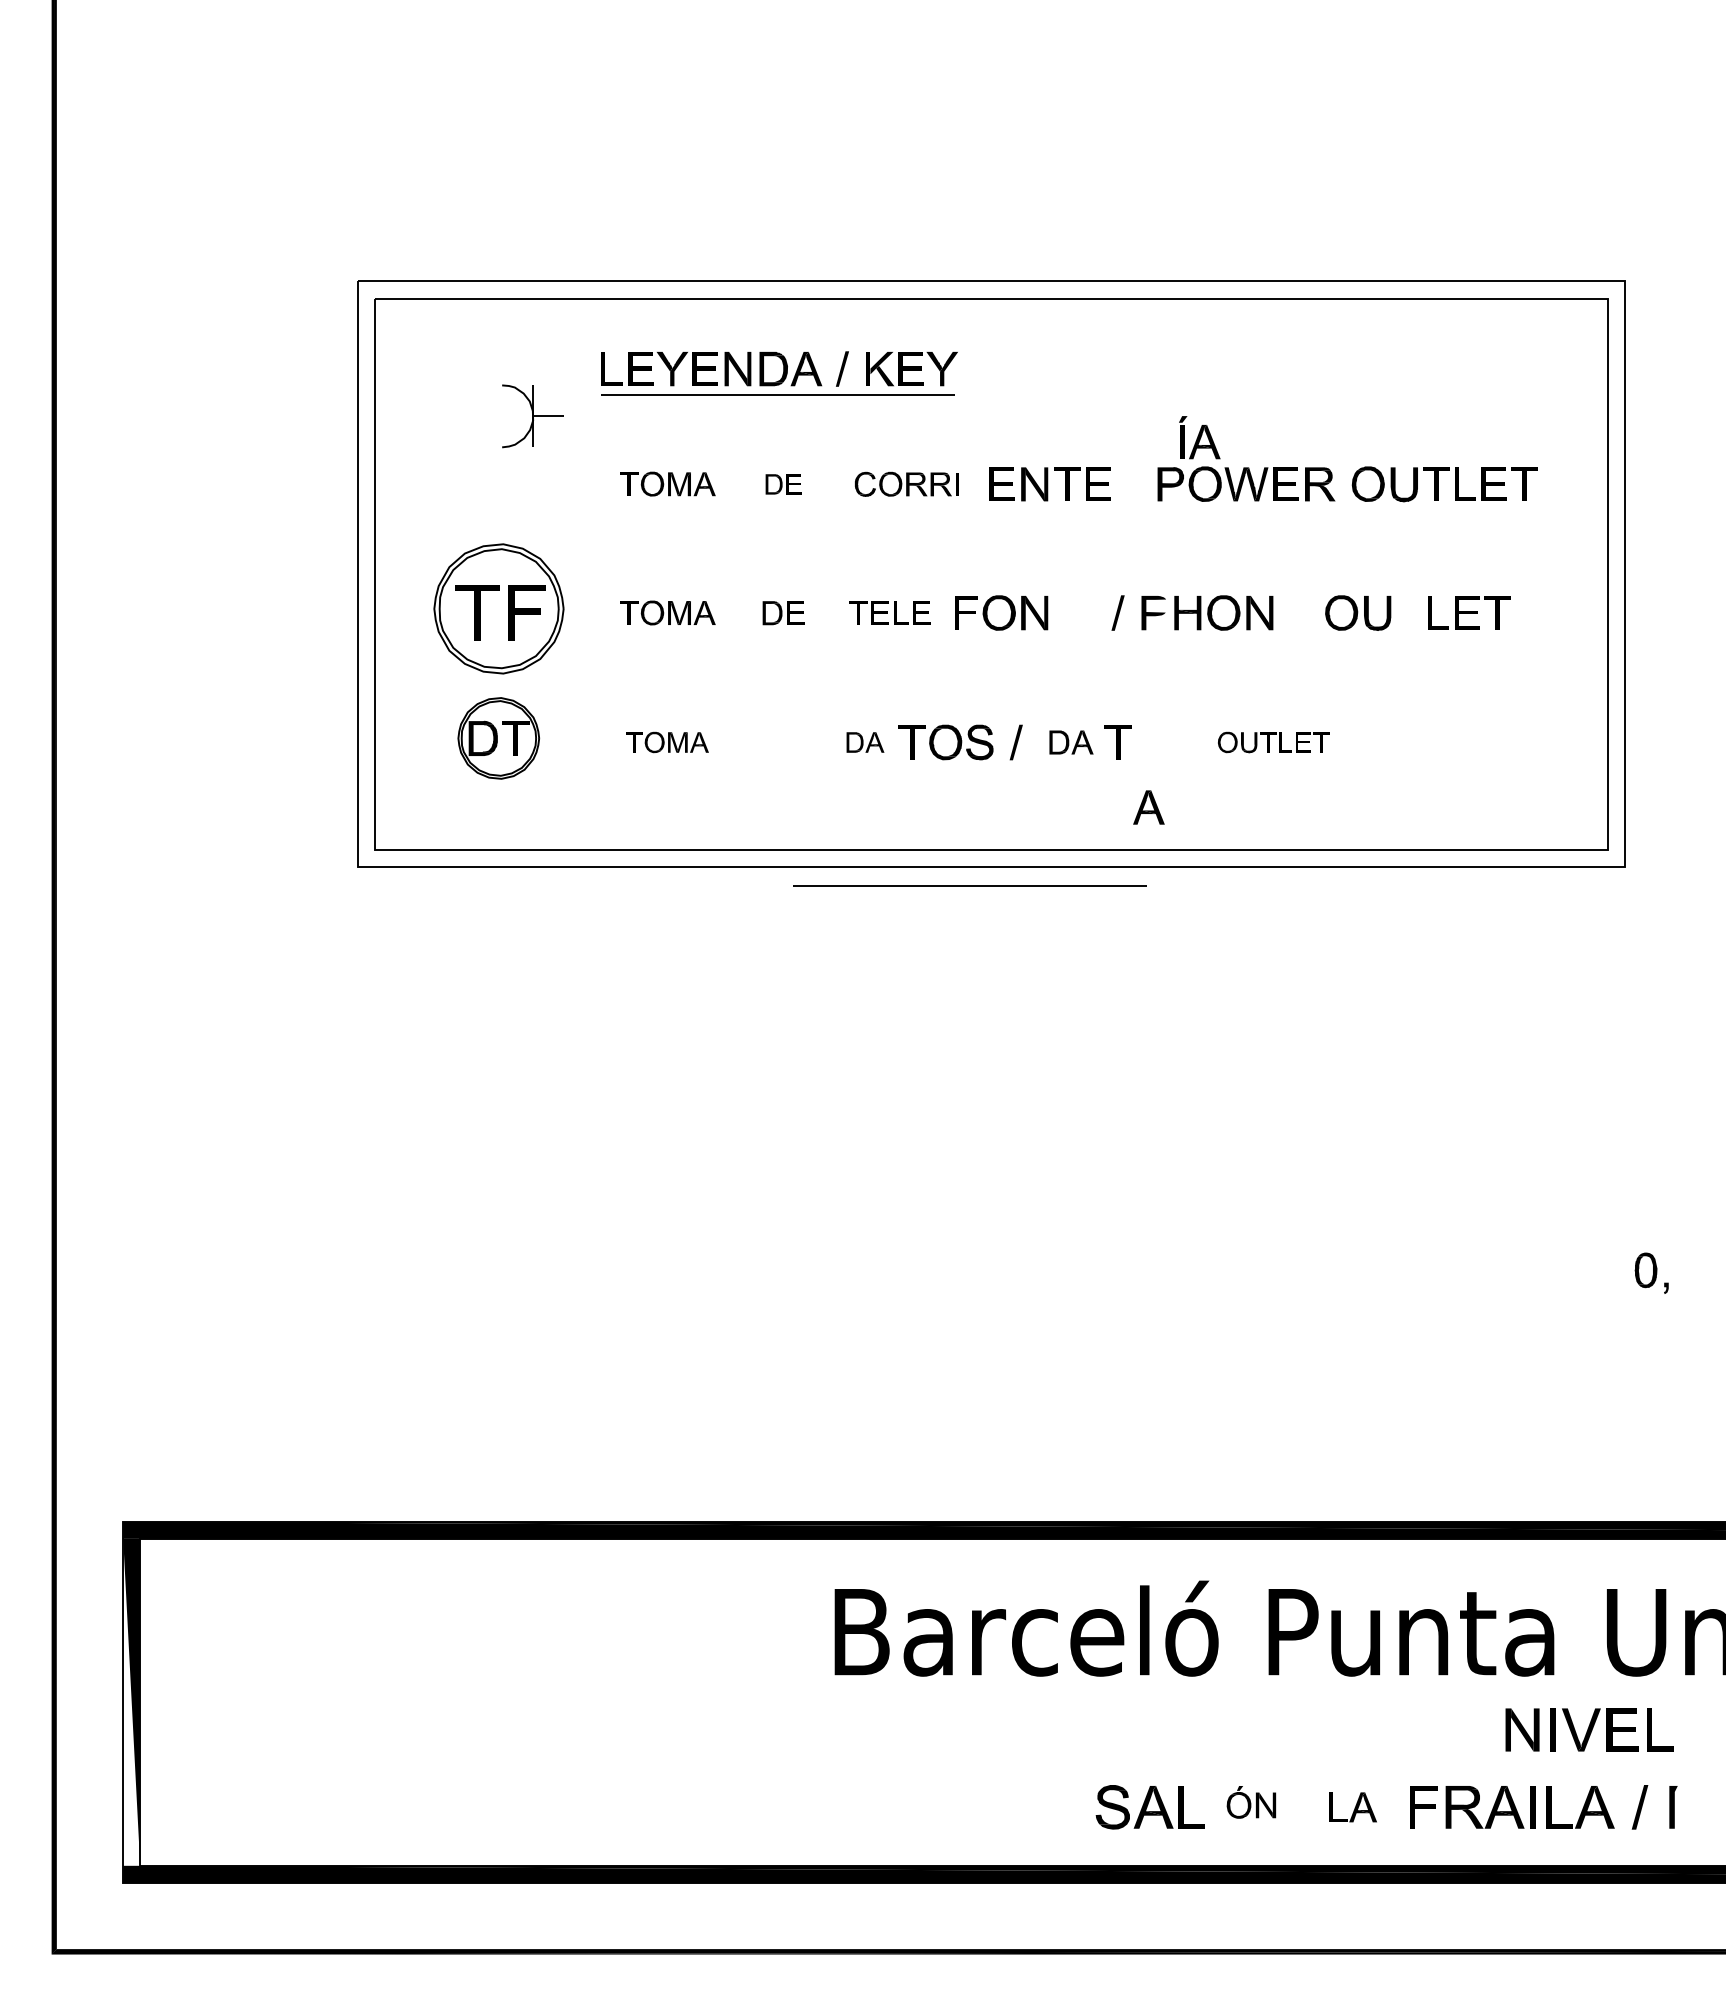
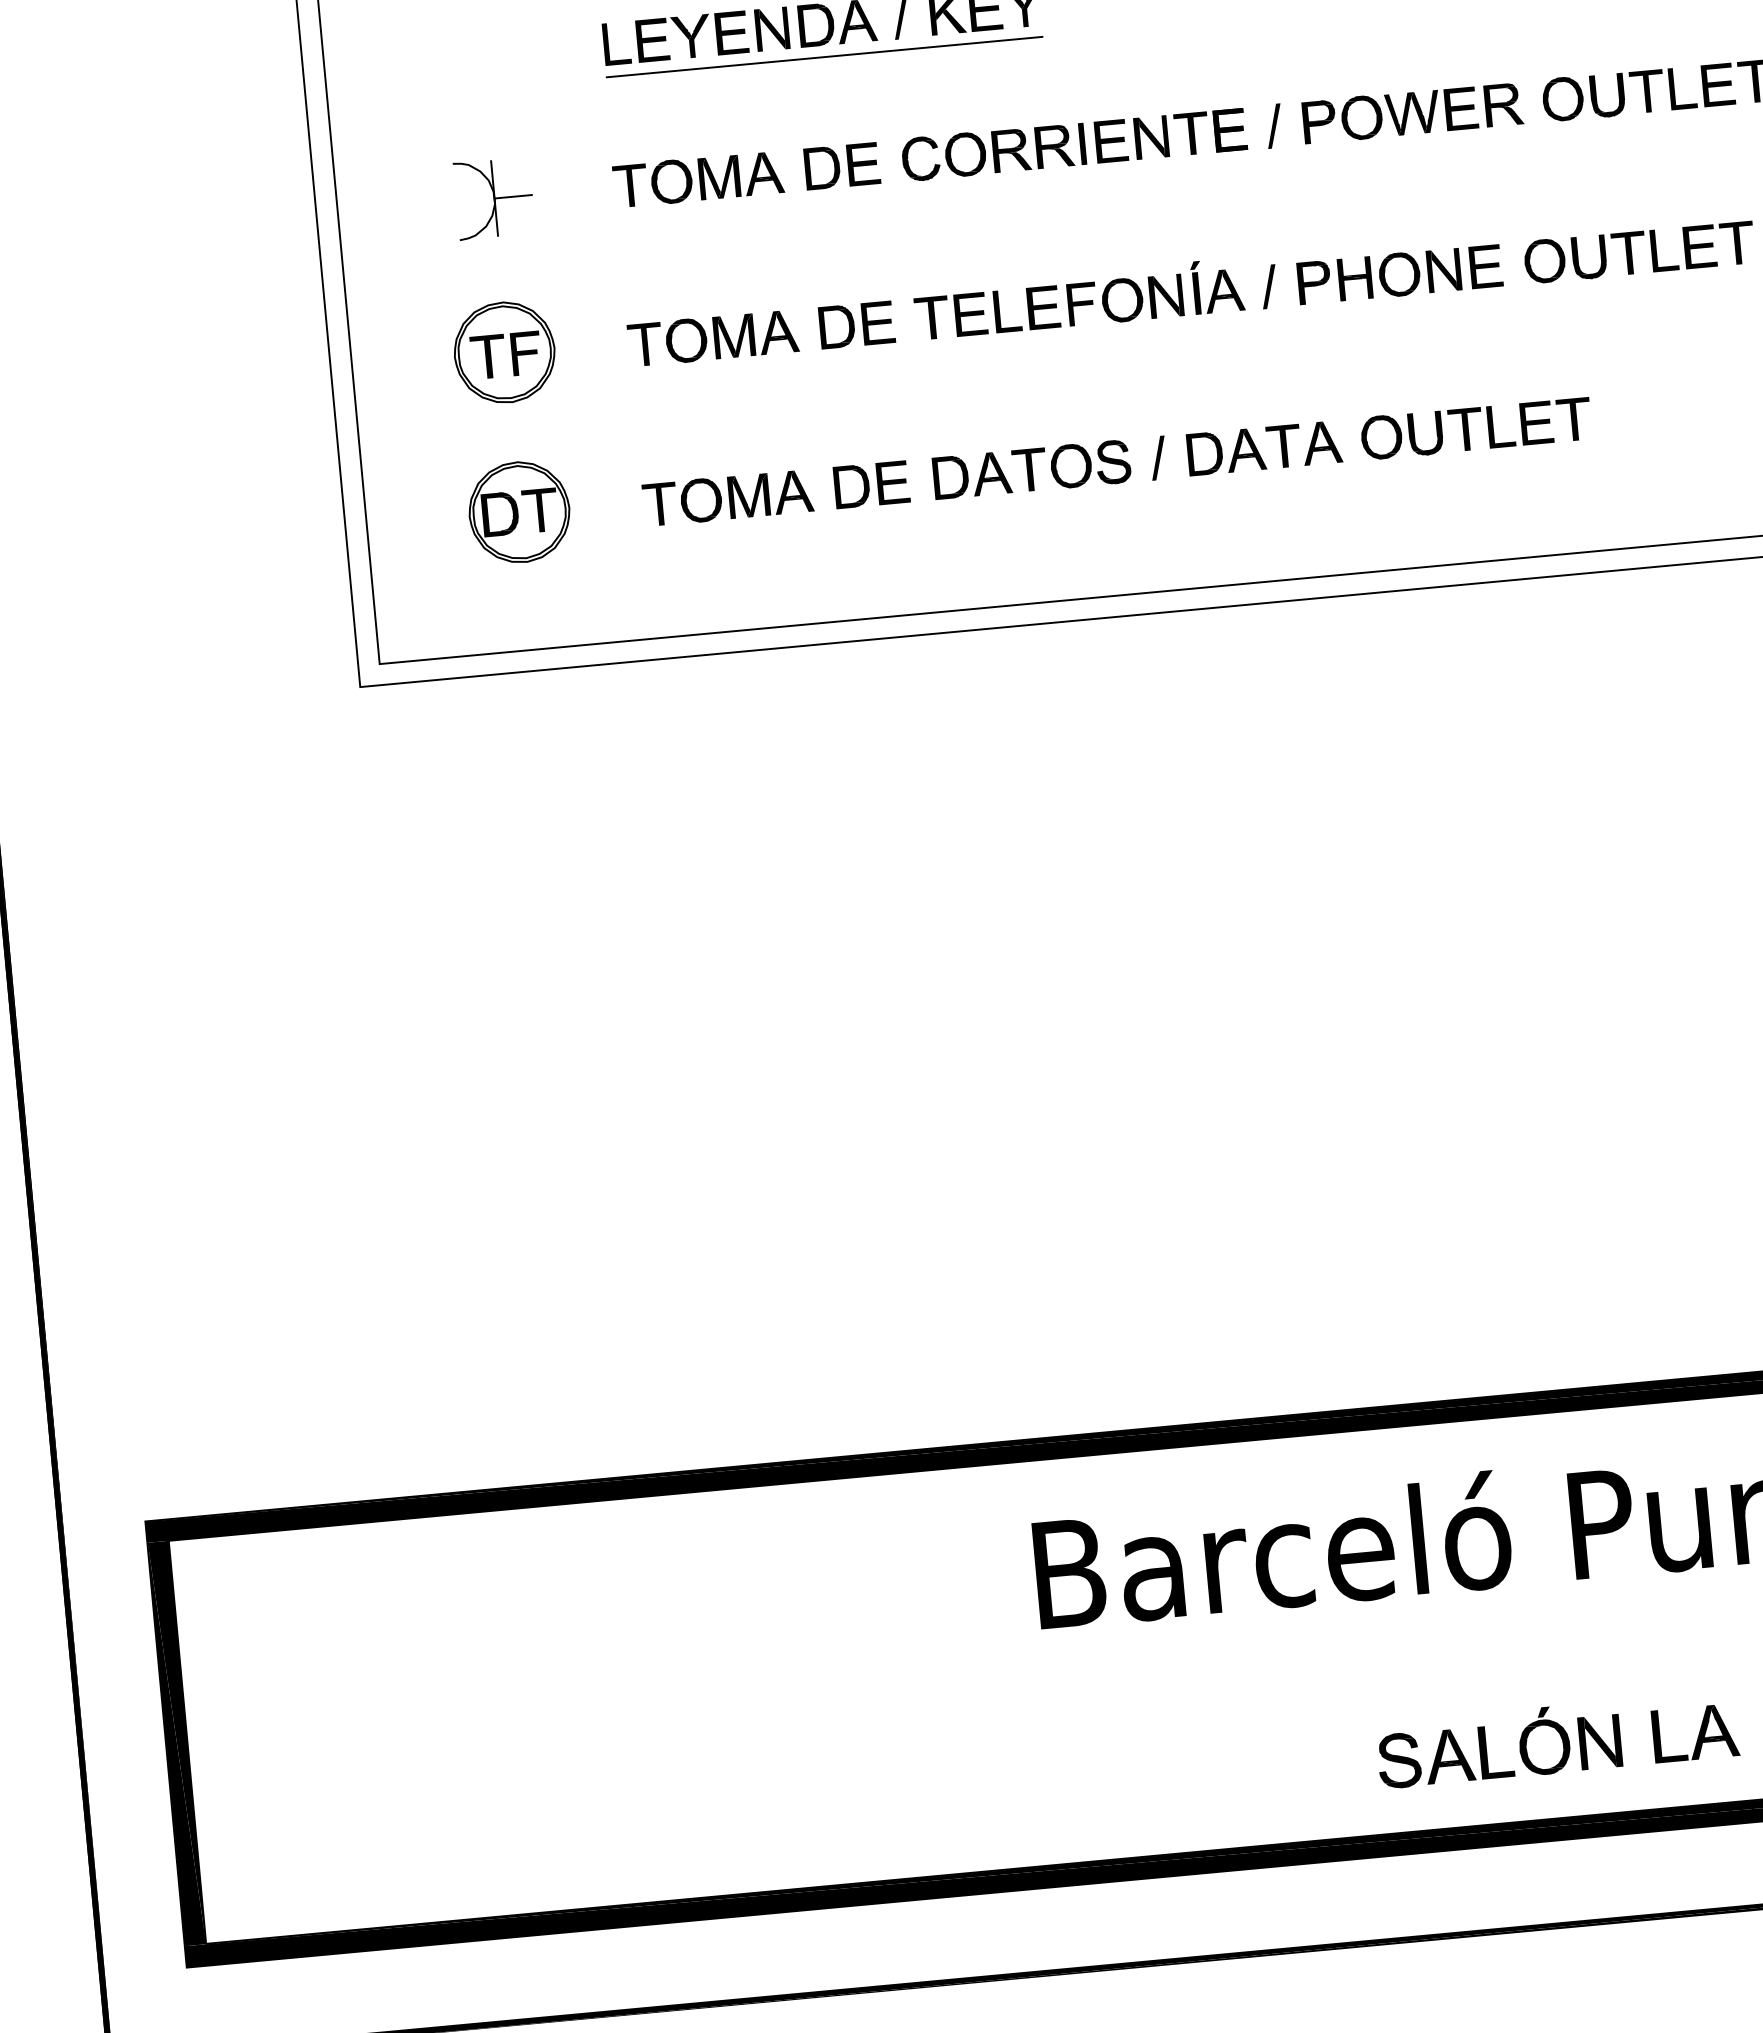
part: (532, 416) -> (493, 198), moved
part: (1199, 437) -> (1217, 285), moved
part: (667, 483) -> (698, 178), size x1.43
part: (783, 484) -> (841, 166), size x1.67
part: (906, 484) -> (993, 152), size x1.43
line: (1133, 484) -> (1273, 126), added
fill: (1156, 605) -> (1315, 273), added
part: (498, 608) -> (504, 352), size x0.62
part: (667, 612) -> (713, 337), size x1.43
part: (889, 612) -> (987, 312), size x1.43
part: (1293, 612) -> (1485, 266), added
fill: (1409, 612) -> (1628, 252), added
part: (783, 613) -> (856, 325), size x1.43
part: (667, 742) -> (728, 498), size x1.67
part: (783, 742) -> (871, 484), added
part: (865, 742) -> (972, 475), size x1.67
part: (1071, 742) -> (1226, 451), size x1.43
part: (1273, 742) -> (1475, 428), size x1.67
part: (1148, 807) -> (1321, 442), moved
line: (969, 885) -> (1117, 639), removed
fill: (131, 1701) -> (176, 1742), added
part: (1251, 1802) -> (1569, 1738), size x1.67
part: (1352, 1807) -> (1695, 1733), size x1.43

